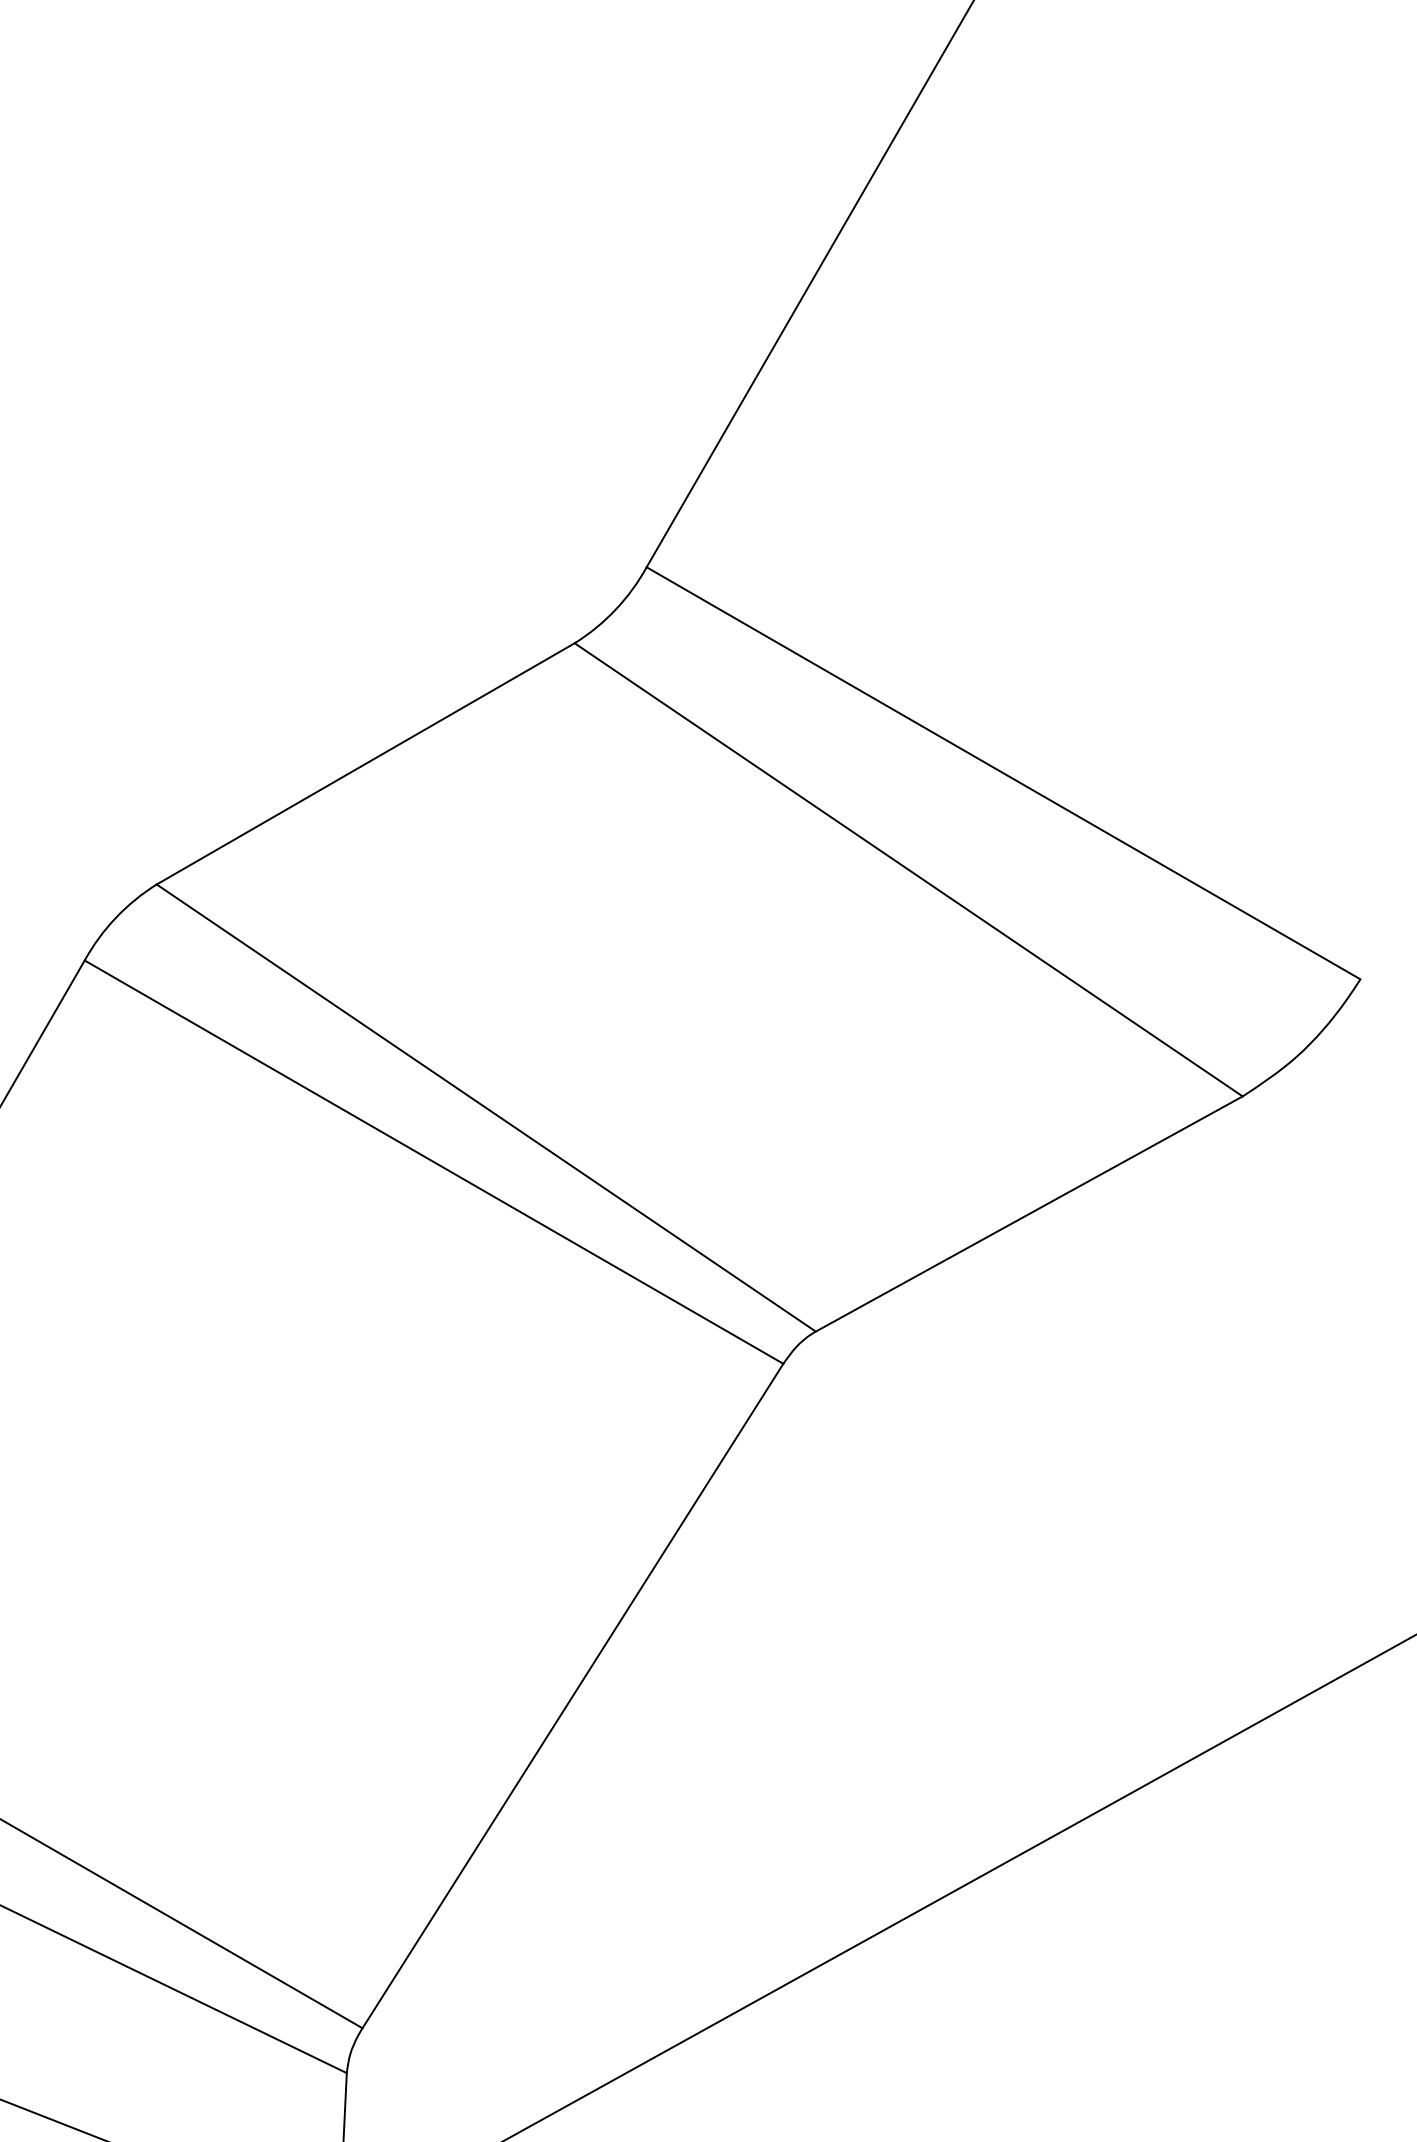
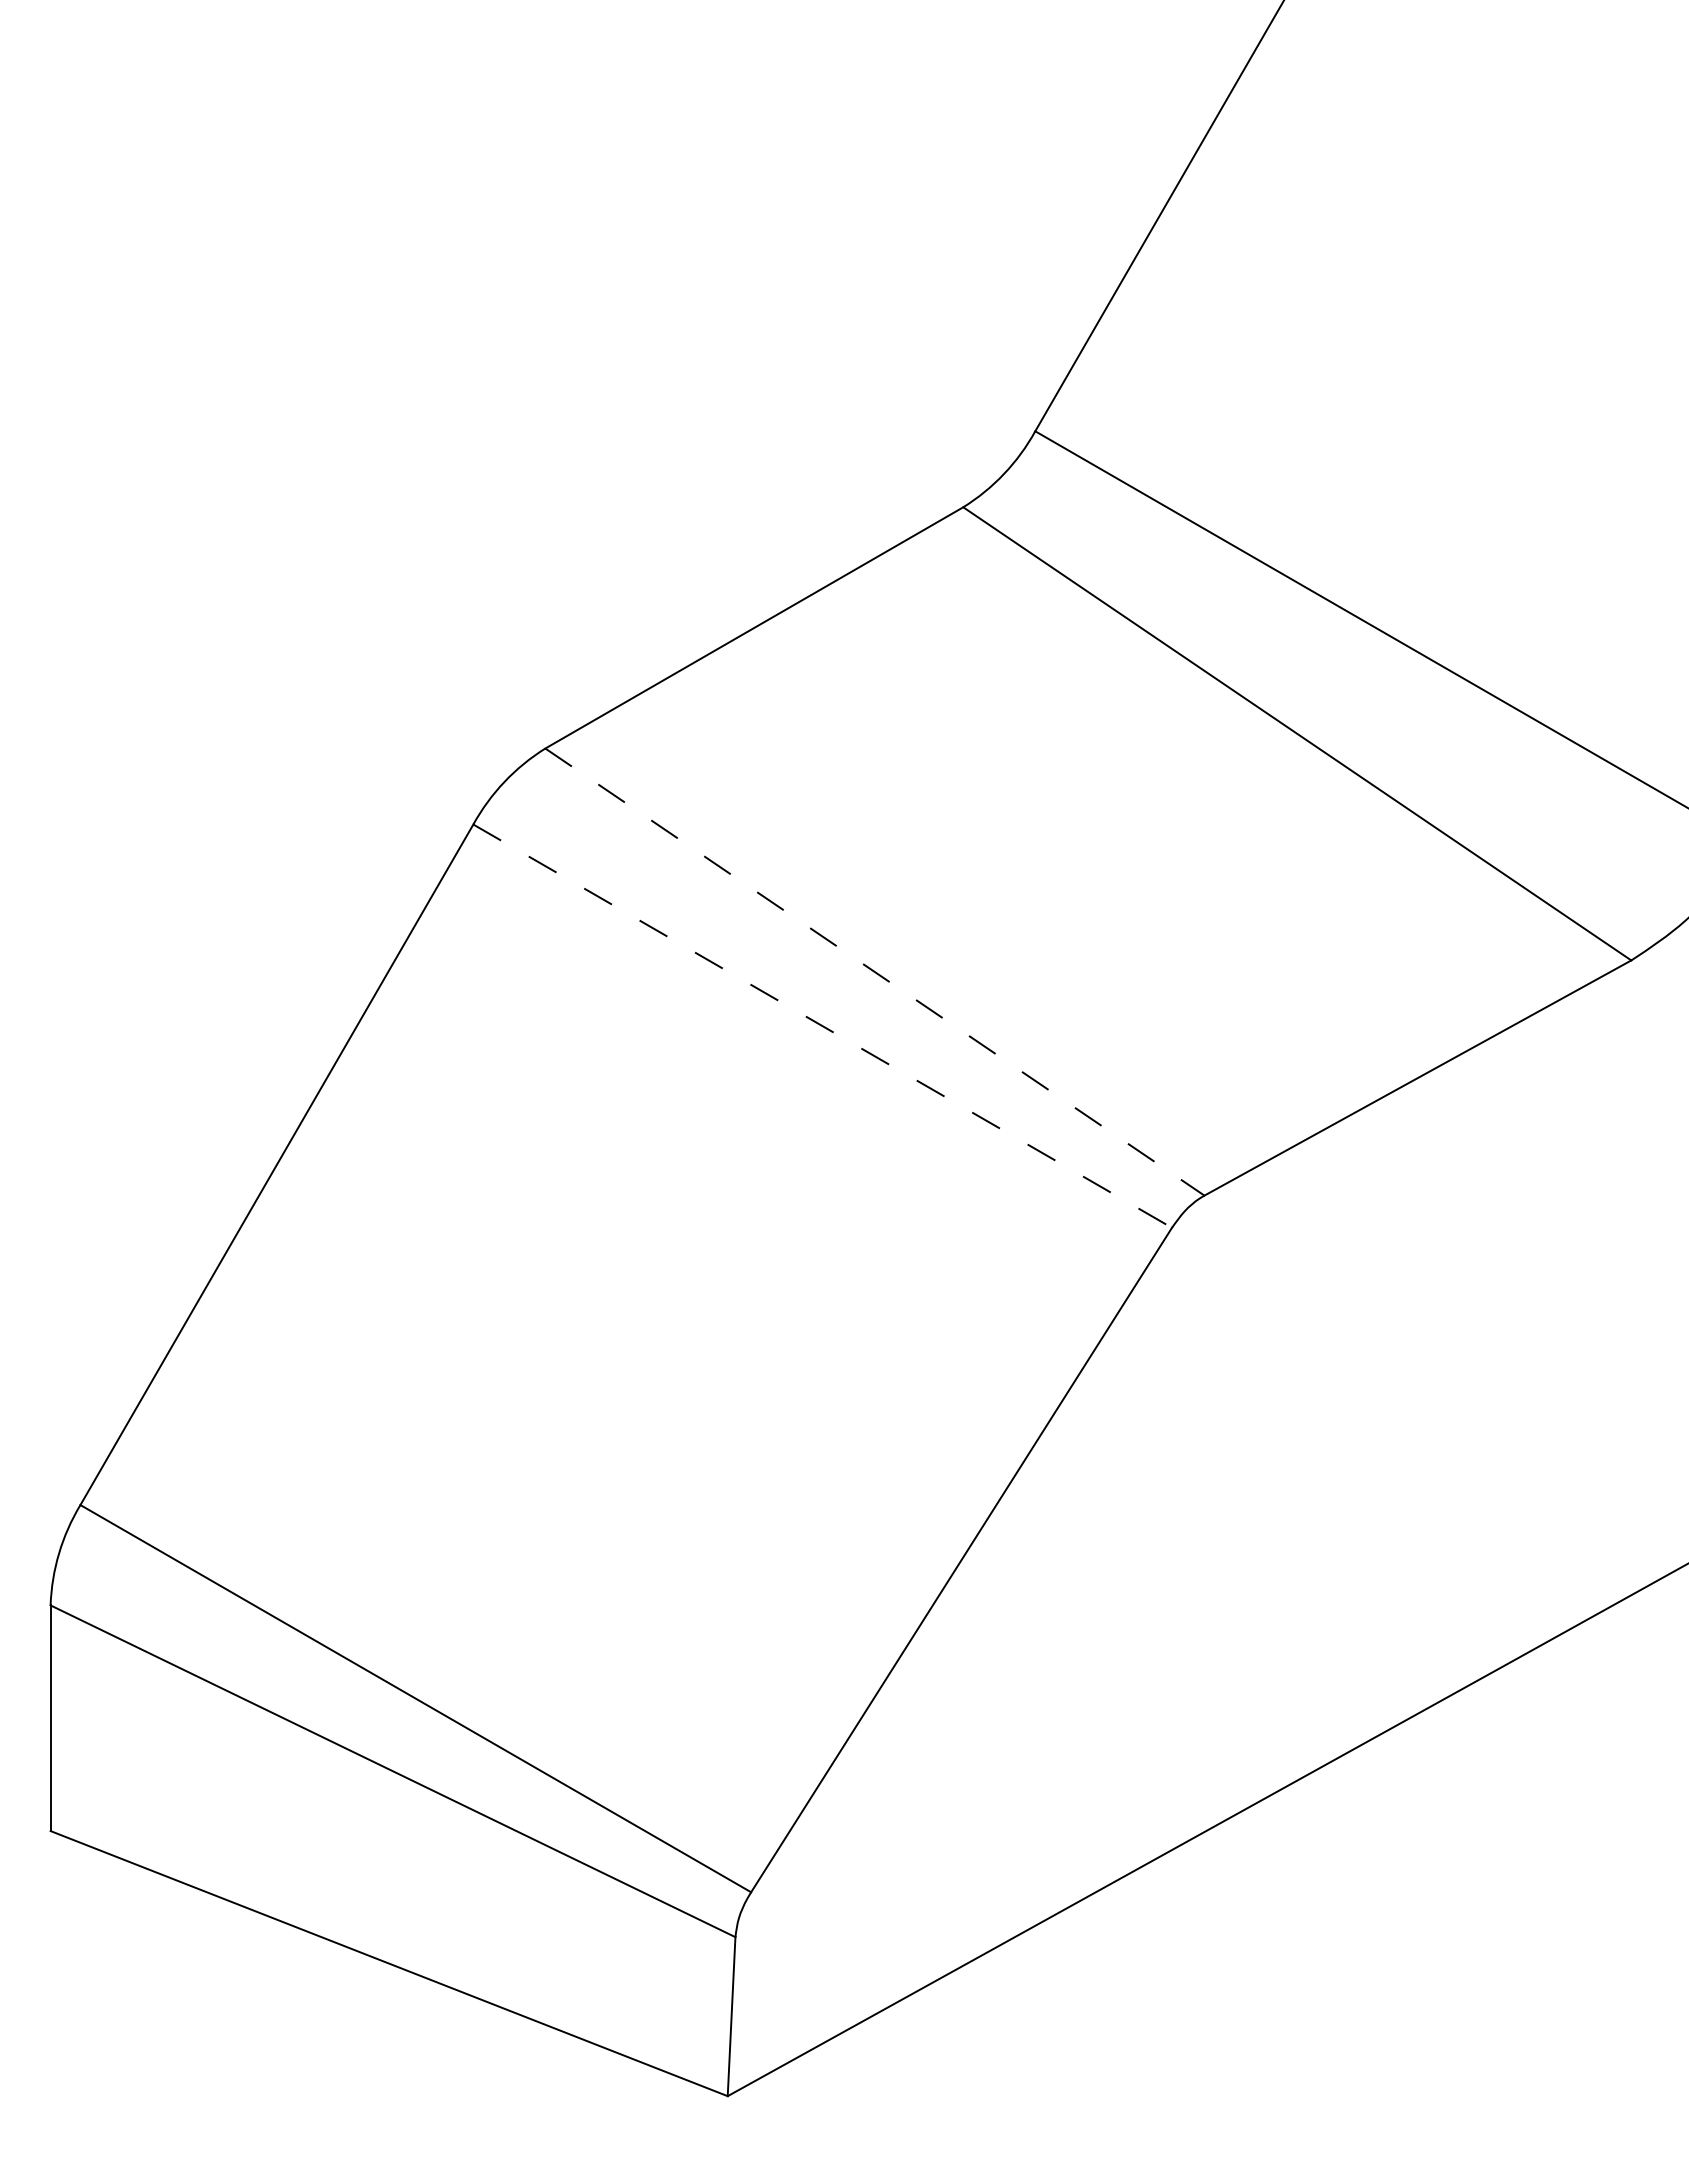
line: (486, 1108) -> (875, 972), solid -> dashed
line: (434, 1162) -> (823, 1026), solid -> dashed

